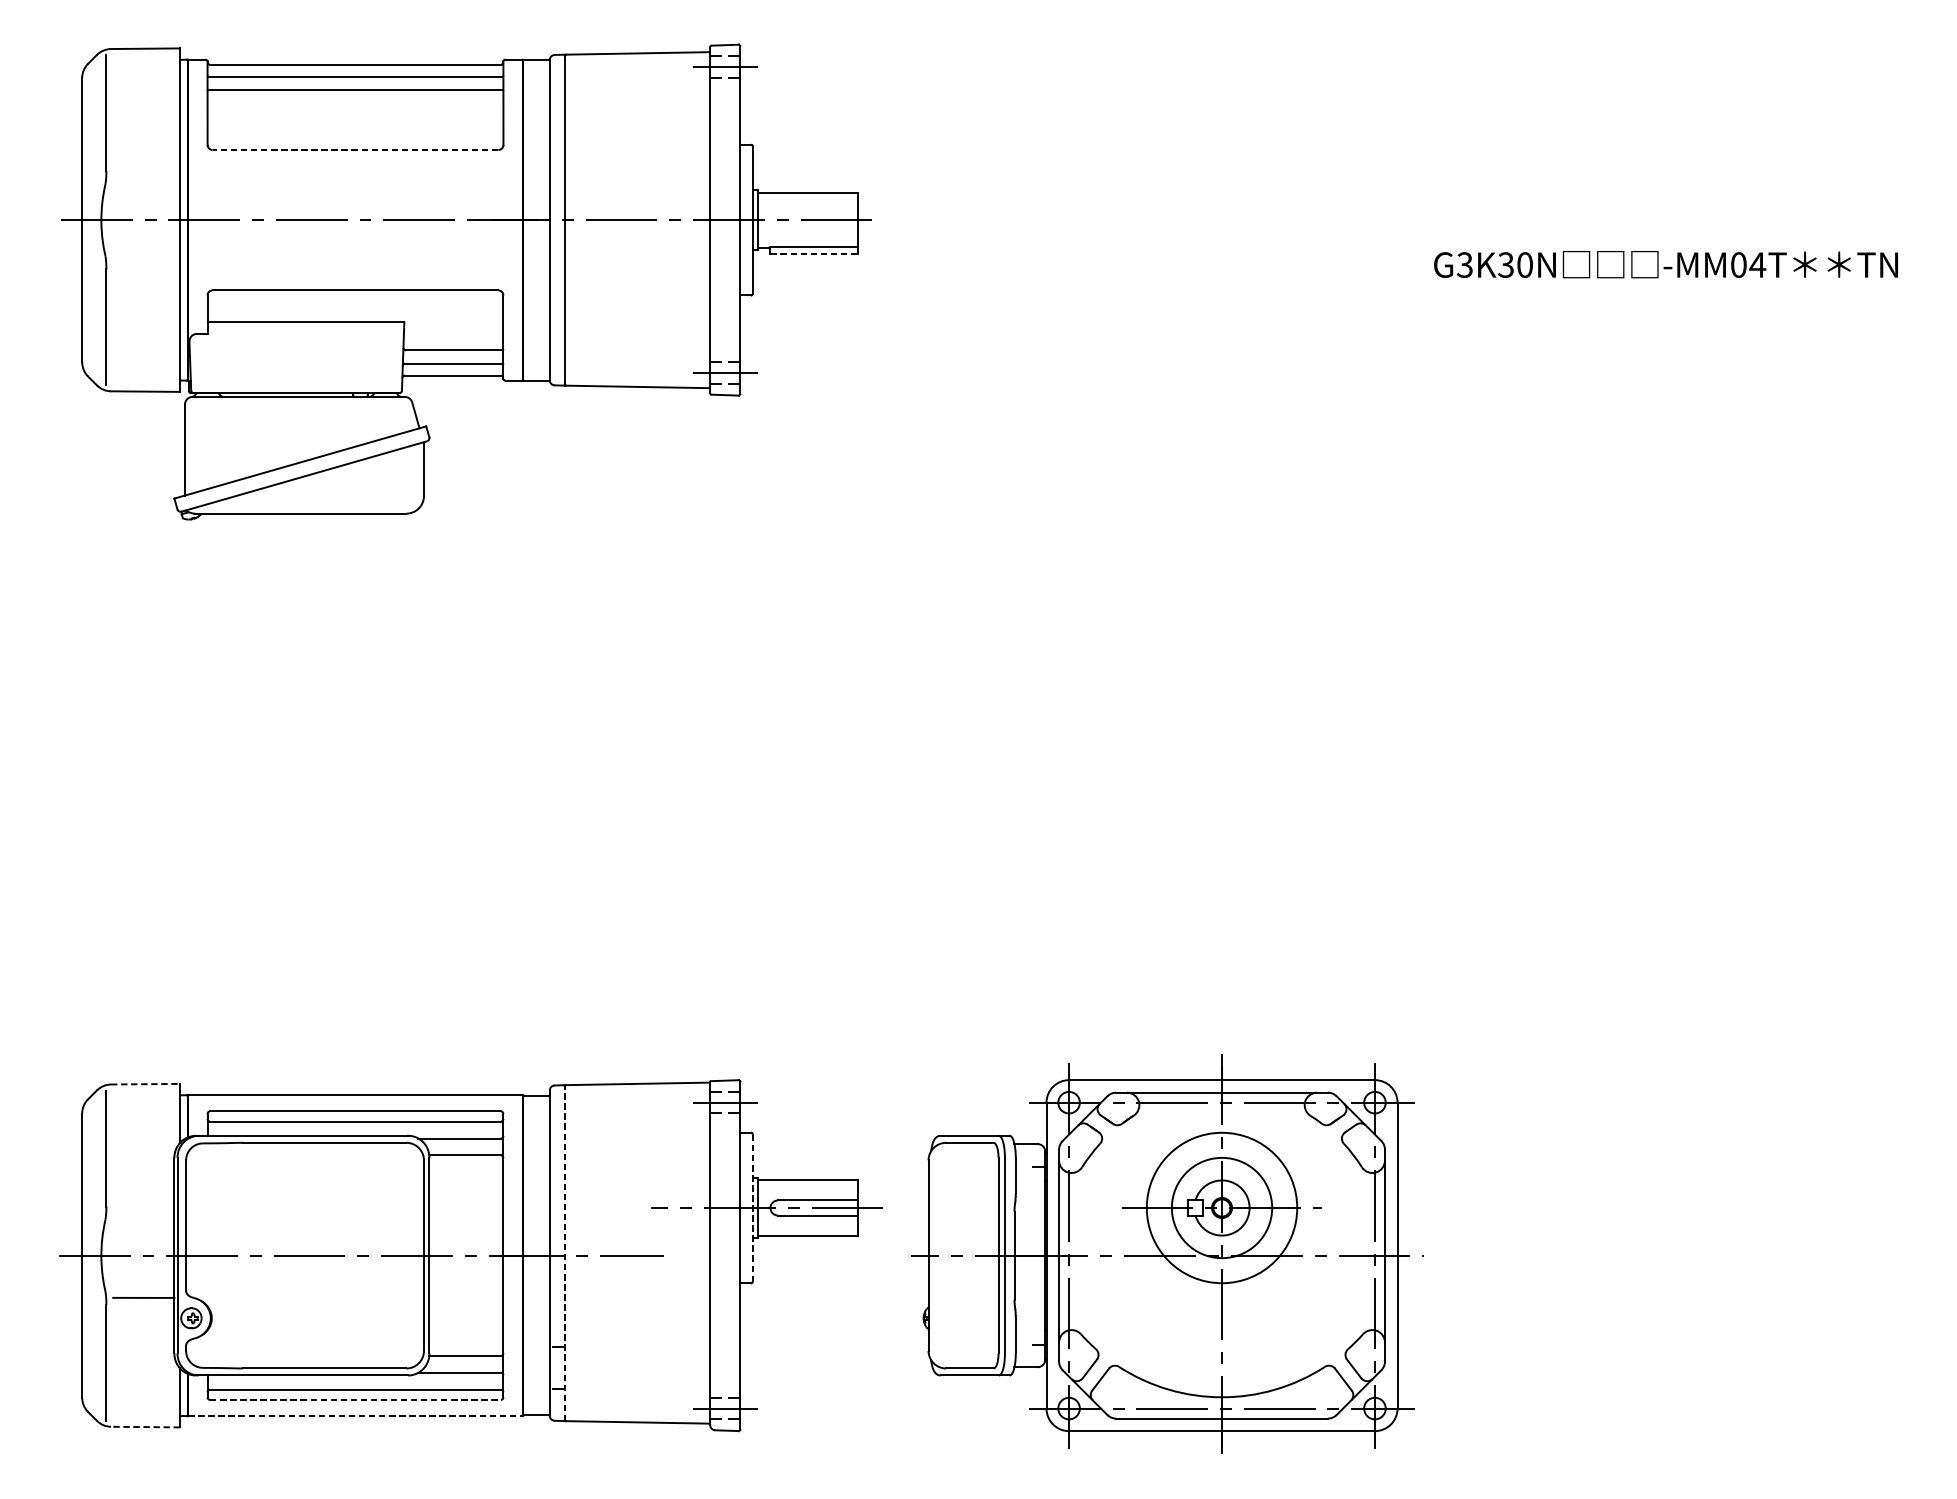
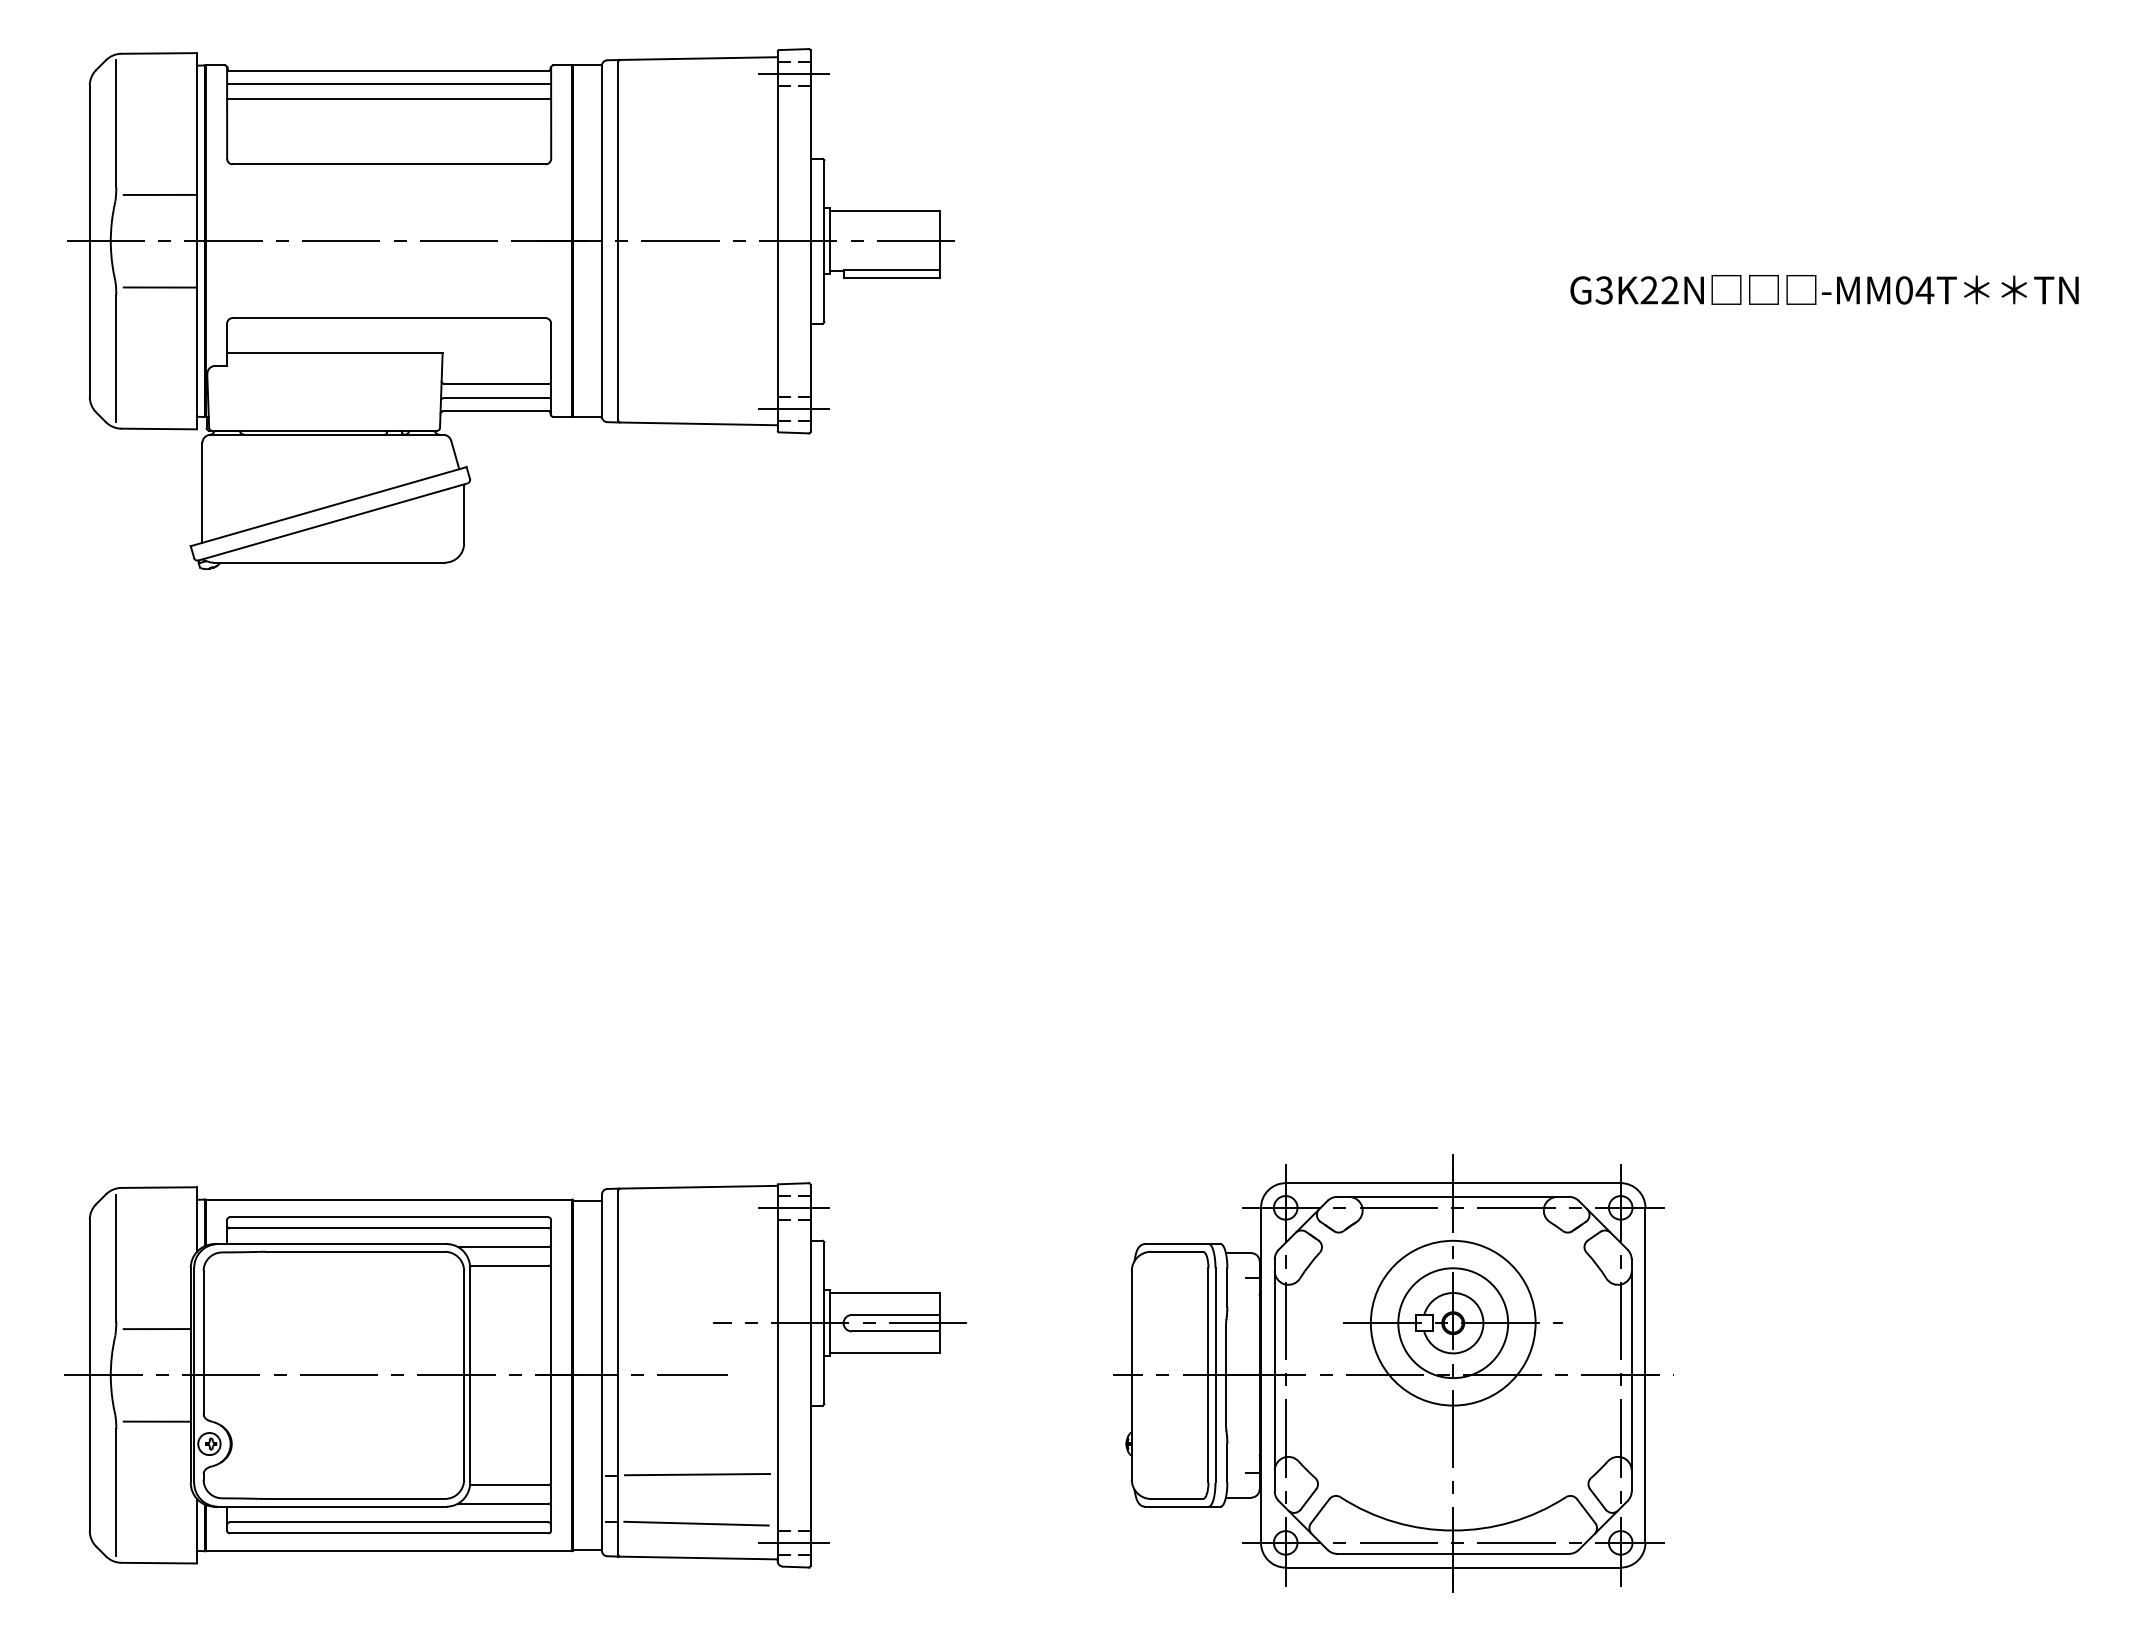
line: (355, 150) -> (389, 164), dashed -> solid
line: (145, 177) -> (159, 194), added
line: (815, 254) -> (892, 278), dashed -> solid
line: (145, 262) -> (159, 287), added
text: (1515, 265) -> (1659, 290), G3K30N -> G3K22N
line: (145, 1084) -> (159, 1187), dashed -> solid
line: (752, 1207) -> (824, 1322), dashed -> solid
line: (143, 1213) -> (156, 1329), added
line: (564, 1253) -> (618, 1372), dashed -> solid
part: (1167, 1253) -> (1393, 1373), moved
line: (637, 1346) -> (697, 1474), added
line: (636, 1390) -> (696, 1523), added
line: (355, 1400) -> (389, 1533), dashed -> solid
line: (355, 1416) -> (389, 1551), dashed -> solid
line: (145, 1427) -> (159, 1563), dashed -> solid

